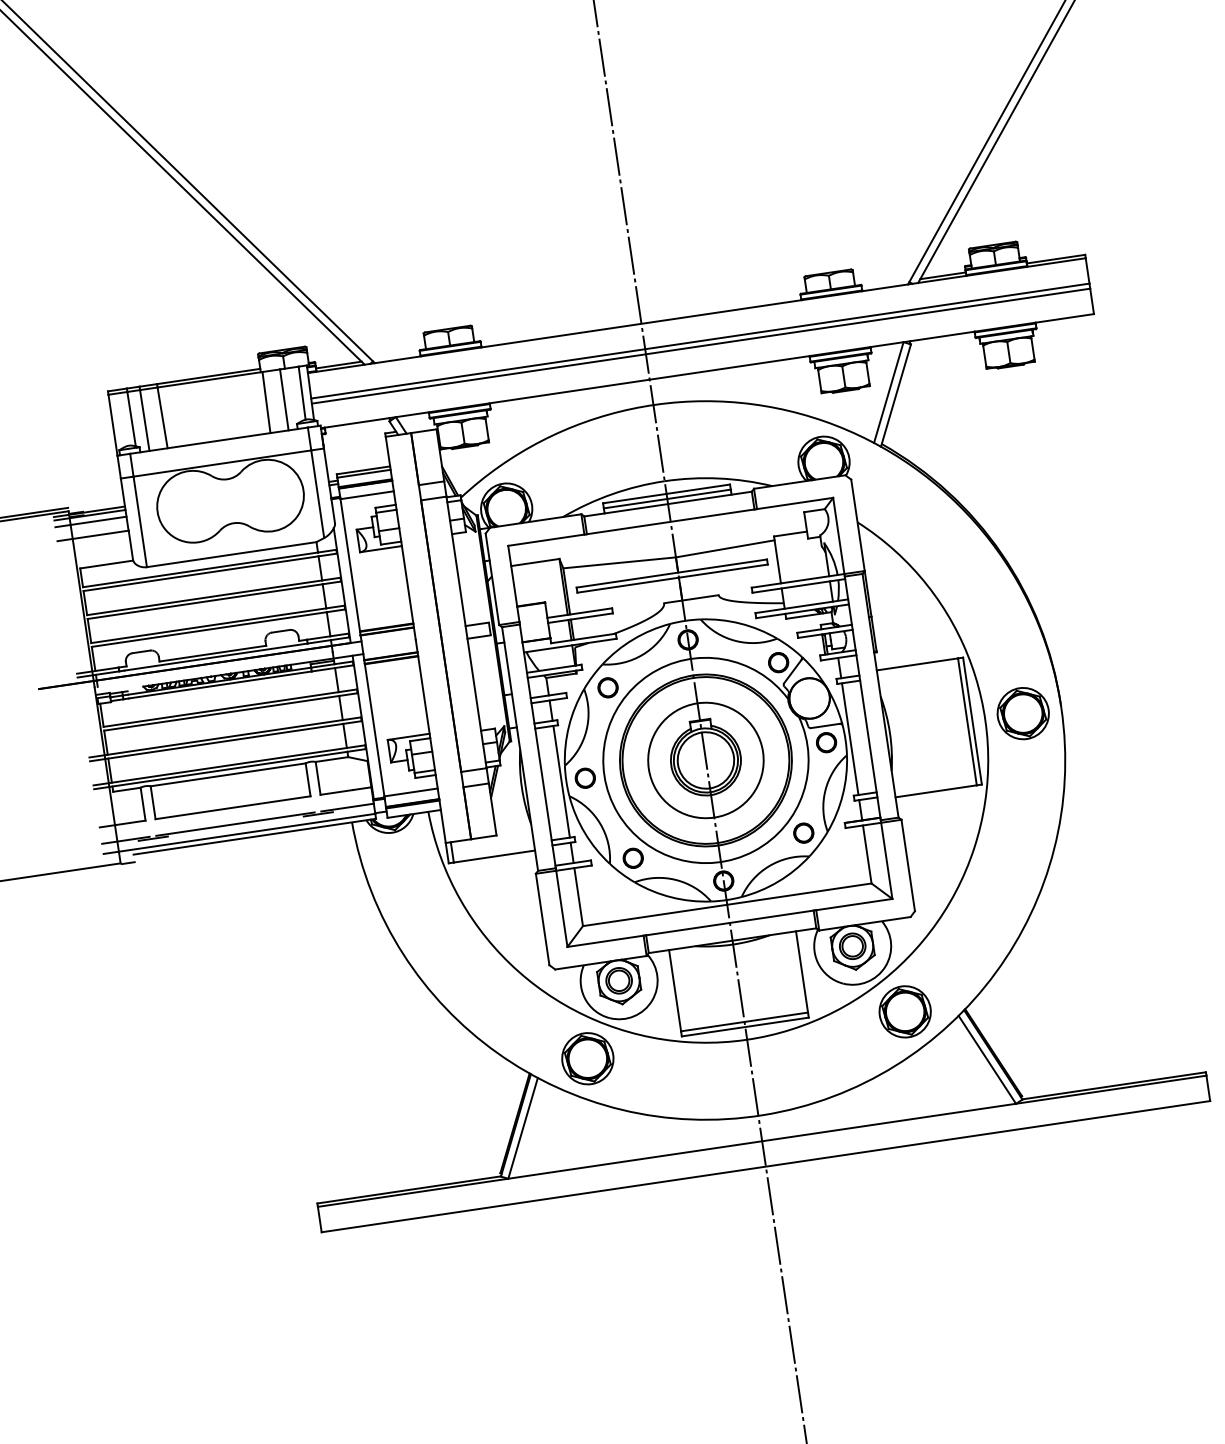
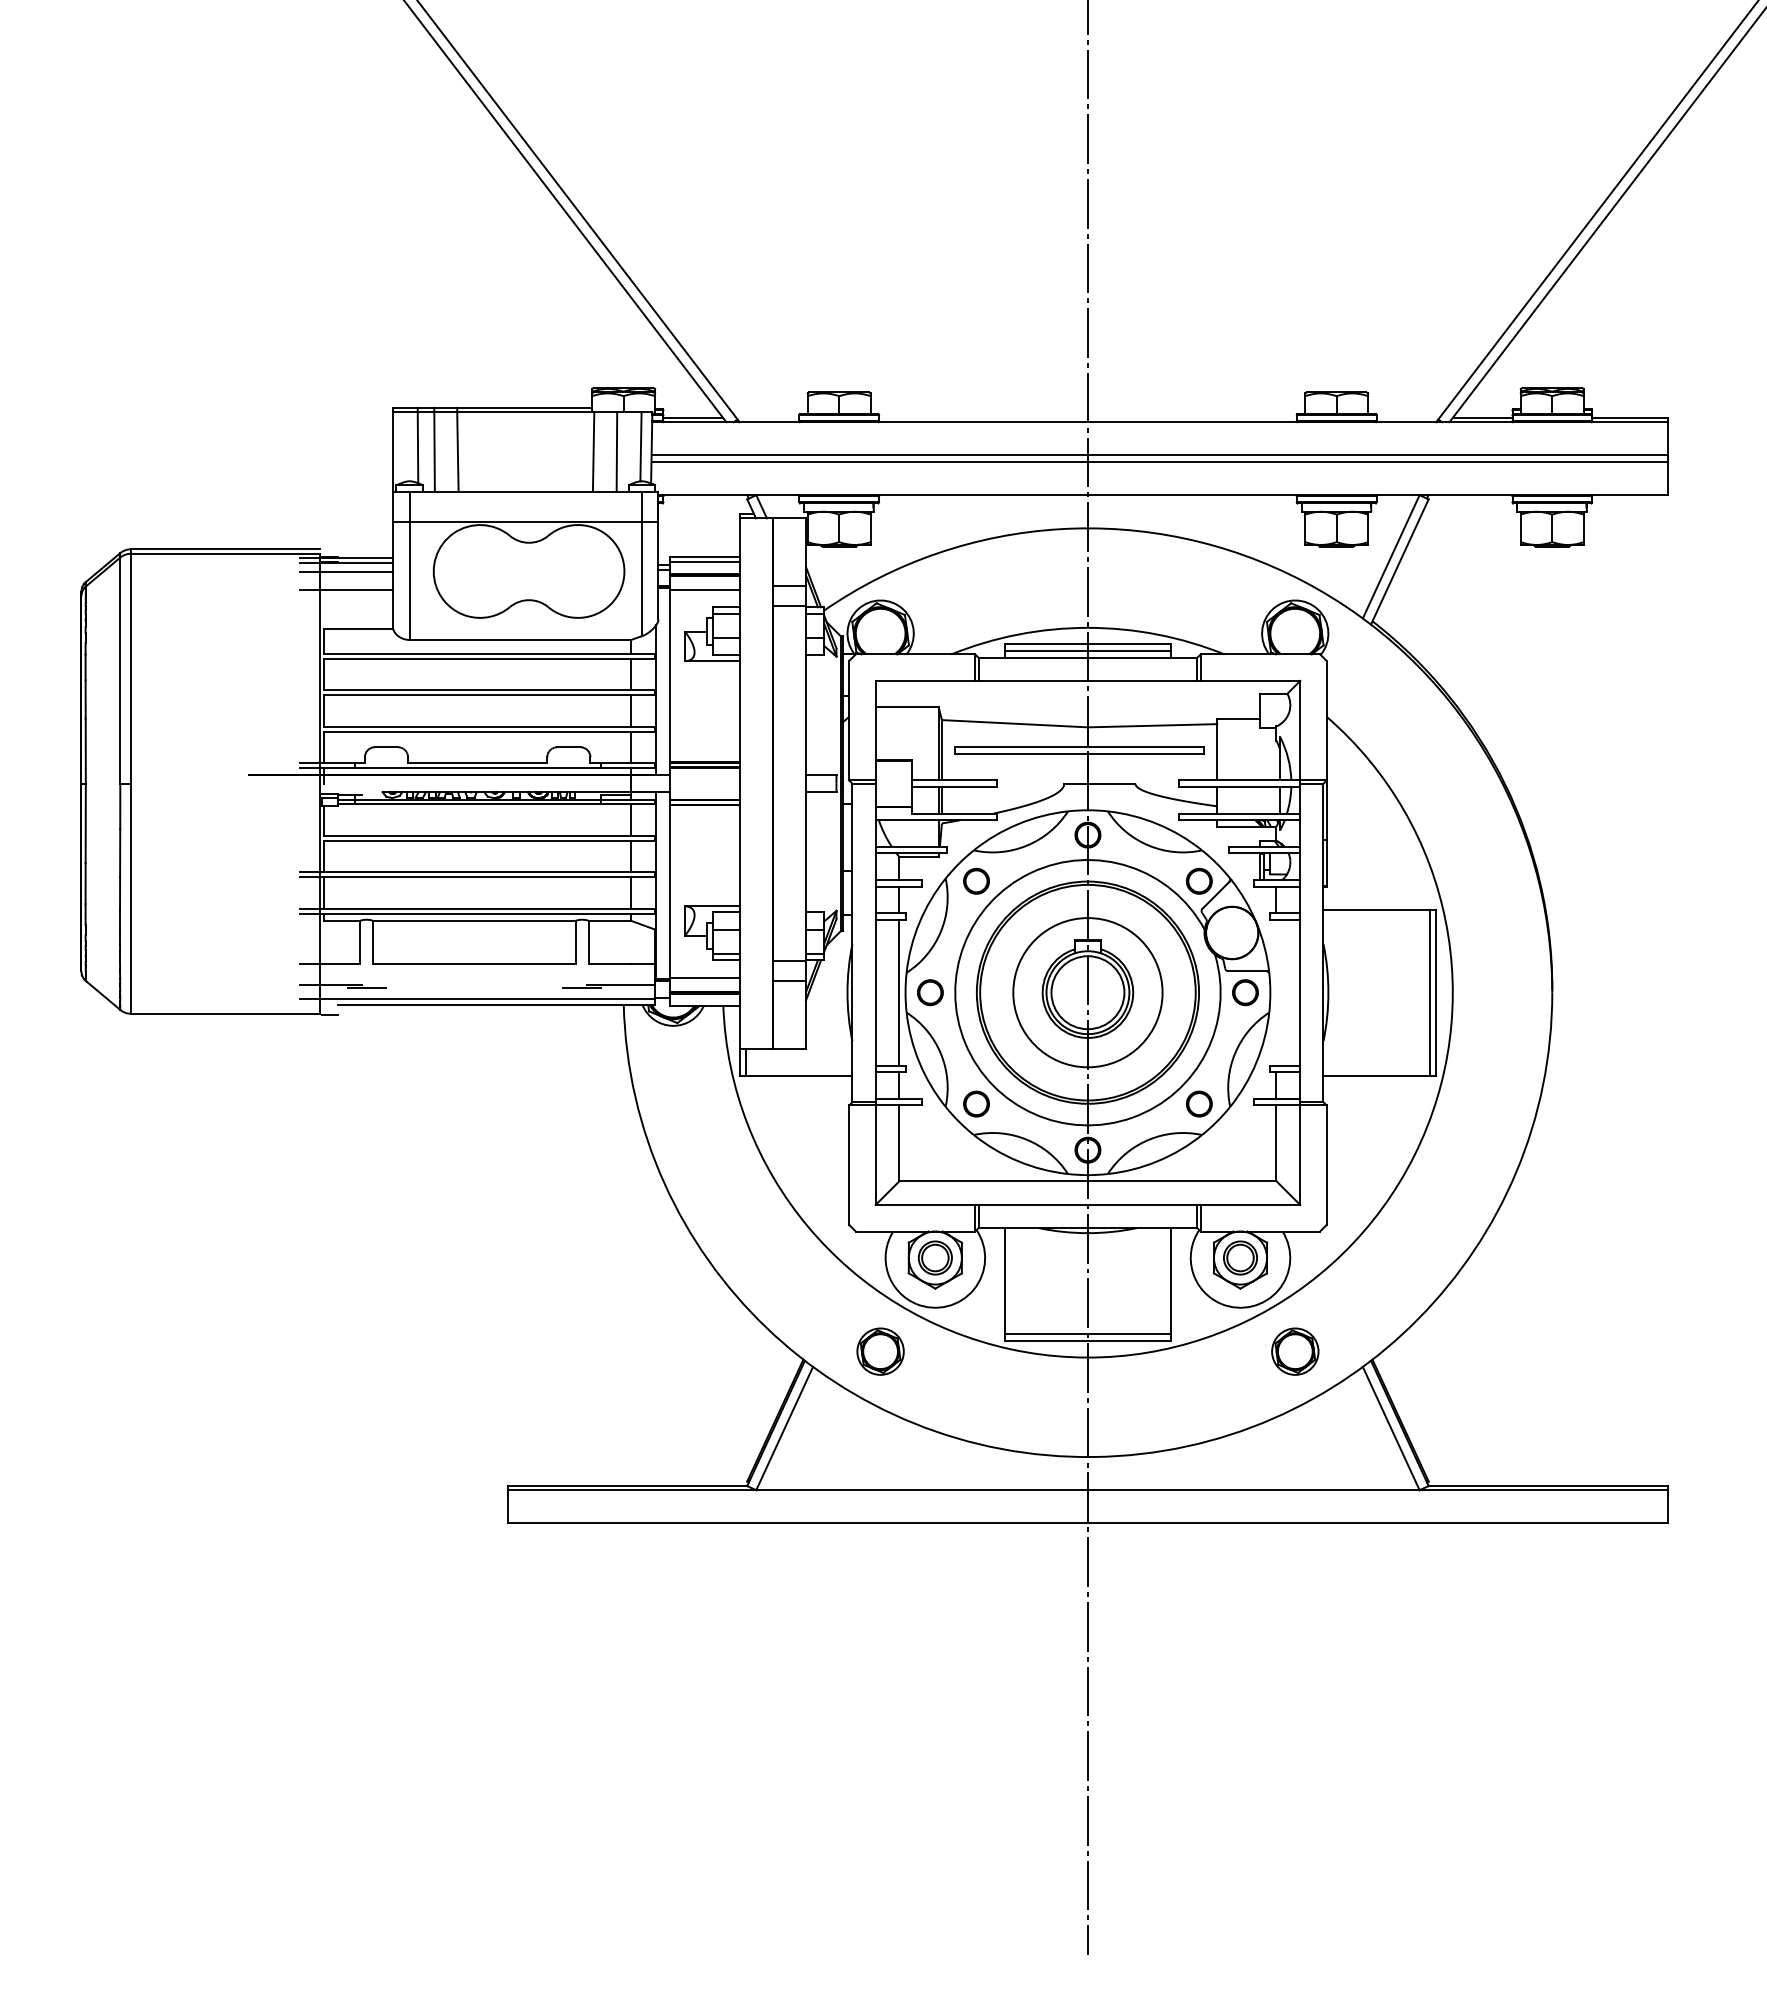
part: (1023, 713) -> (1502, 992), removed
line: (850, 739) -> (1276, 992), removed
line: (234, 824) -> (473, 985), removed
part: (905, 1011) -> (1295, 1351), size x0.7
part: (587, 1058) -> (880, 1351), size x0.7

